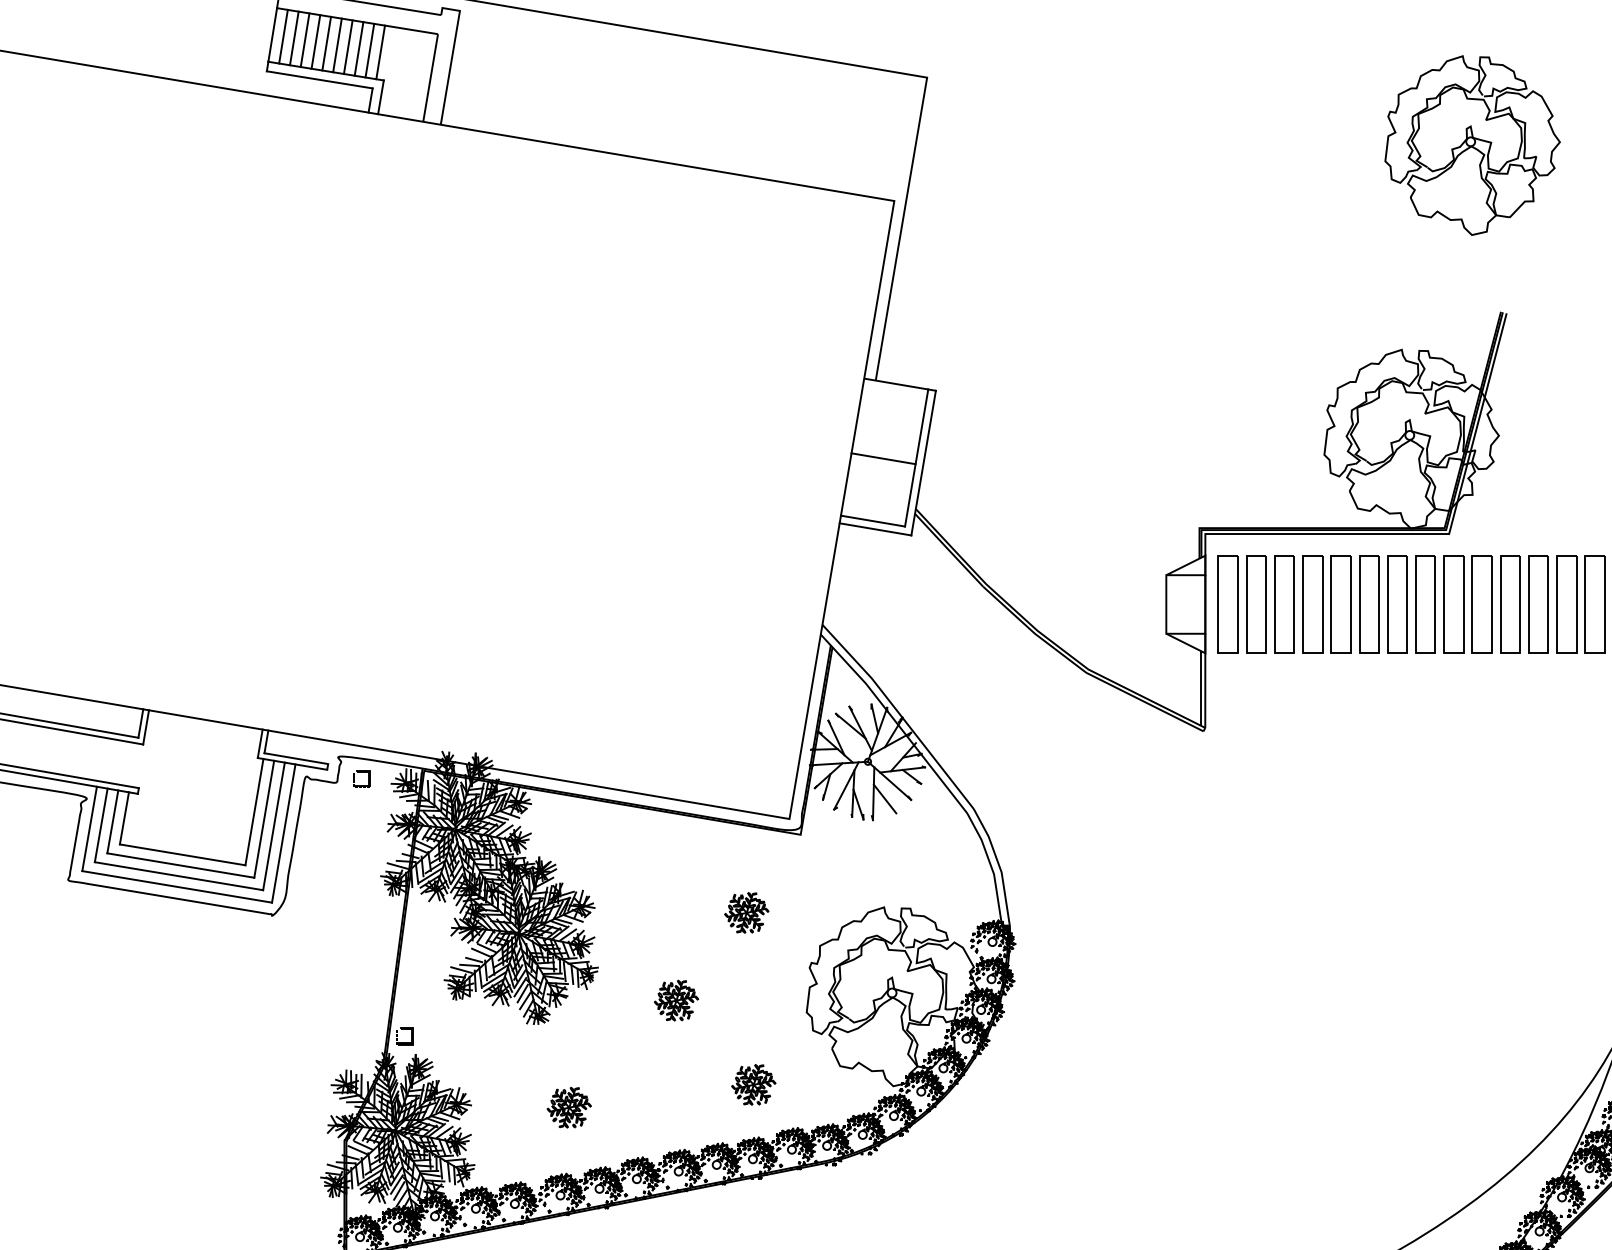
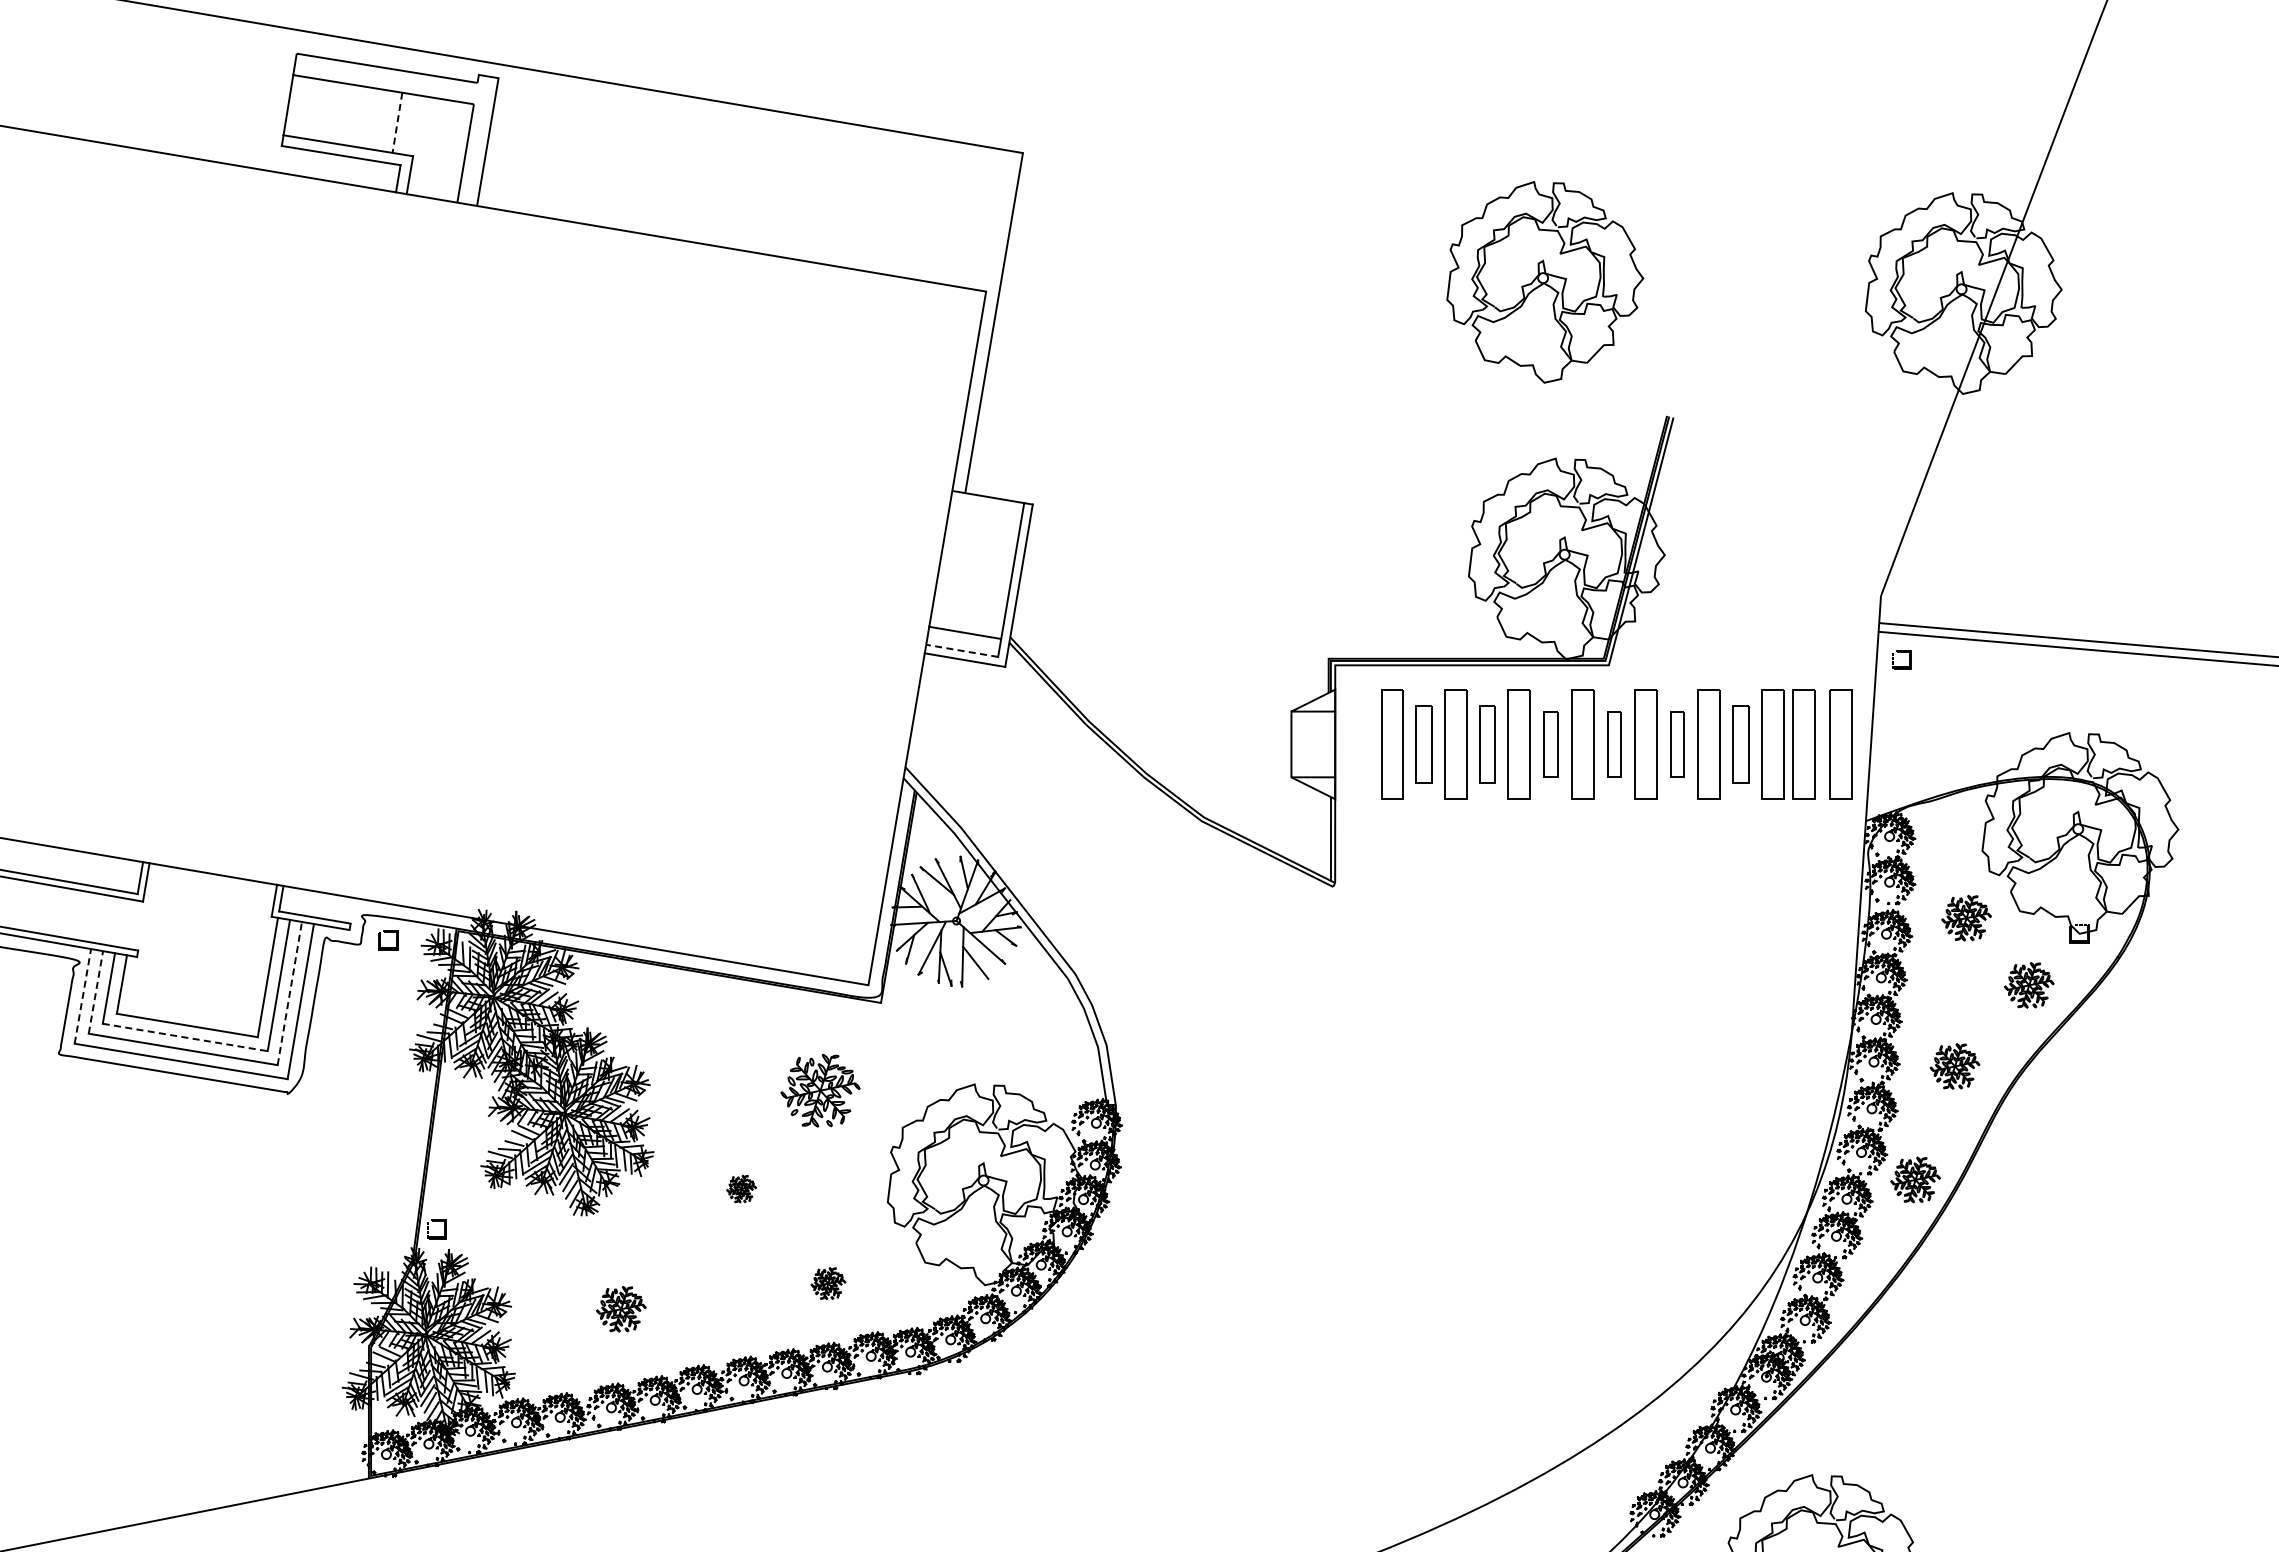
line: (283, 37) -> (300, 107), removed
line: (294, 38) -> (312, 109), removed
line: (304, 39) -> (324, 110), removed
line: (315, 41) -> (336, 112), removed
line: (326, 43) -> (348, 114), removed
line: (336, 45) -> (360, 116), removed
line: (348, 46) -> (373, 118), removed
line: (359, 48) -> (385, 120), removed
line: (369, 51) -> (397, 123), solid -> dashed
line: (380, 52) -> (409, 124), removed
part: (1472, 145) -> (1545, 282), moved
line: (883, 458) -> (965, 632), moved
line: (872, 520) -> (961, 650), solid -> dashed
part: (1227, 604) -> (1360, 744), removed
part: (1283, 604) -> (1423, 744), size x0.7
part: (1340, 604) -> (1487, 744), size x0.7
part: (1397, 604) -> (1550, 744), size x0.6
part: (1453, 604) -> (1613, 744), size x0.6
part: (1510, 604) -> (1677, 744), size x0.6
part: (1566, 604) -> (1740, 744), size x0.7
line: (100, 825) -> (95, 992), solid -> dashed
line: (273, 826) -> (289, 993), solid -> dashed
line: (89, 828) -> (82, 995), solid -> dashed
line: (181, 865) -> (185, 1037), solid -> dashed
part: (746, 912) -> (820, 1090), size x1.6
part: (676, 1000) -> (741, 1188), size x0.6
part: (753, 1084) -> (828, 1283), size x0.7

